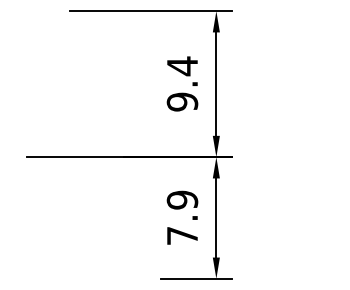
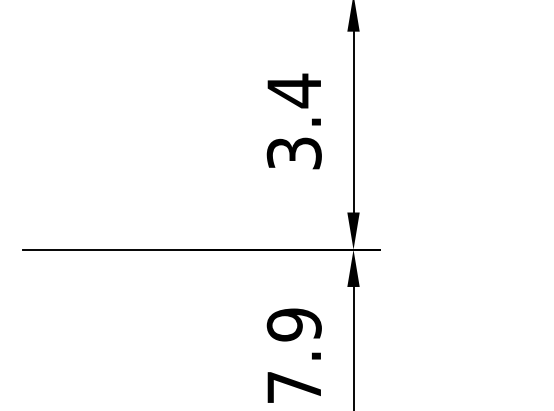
text: (182, 101) -> (294, 152), 9.4 -> 3.4

